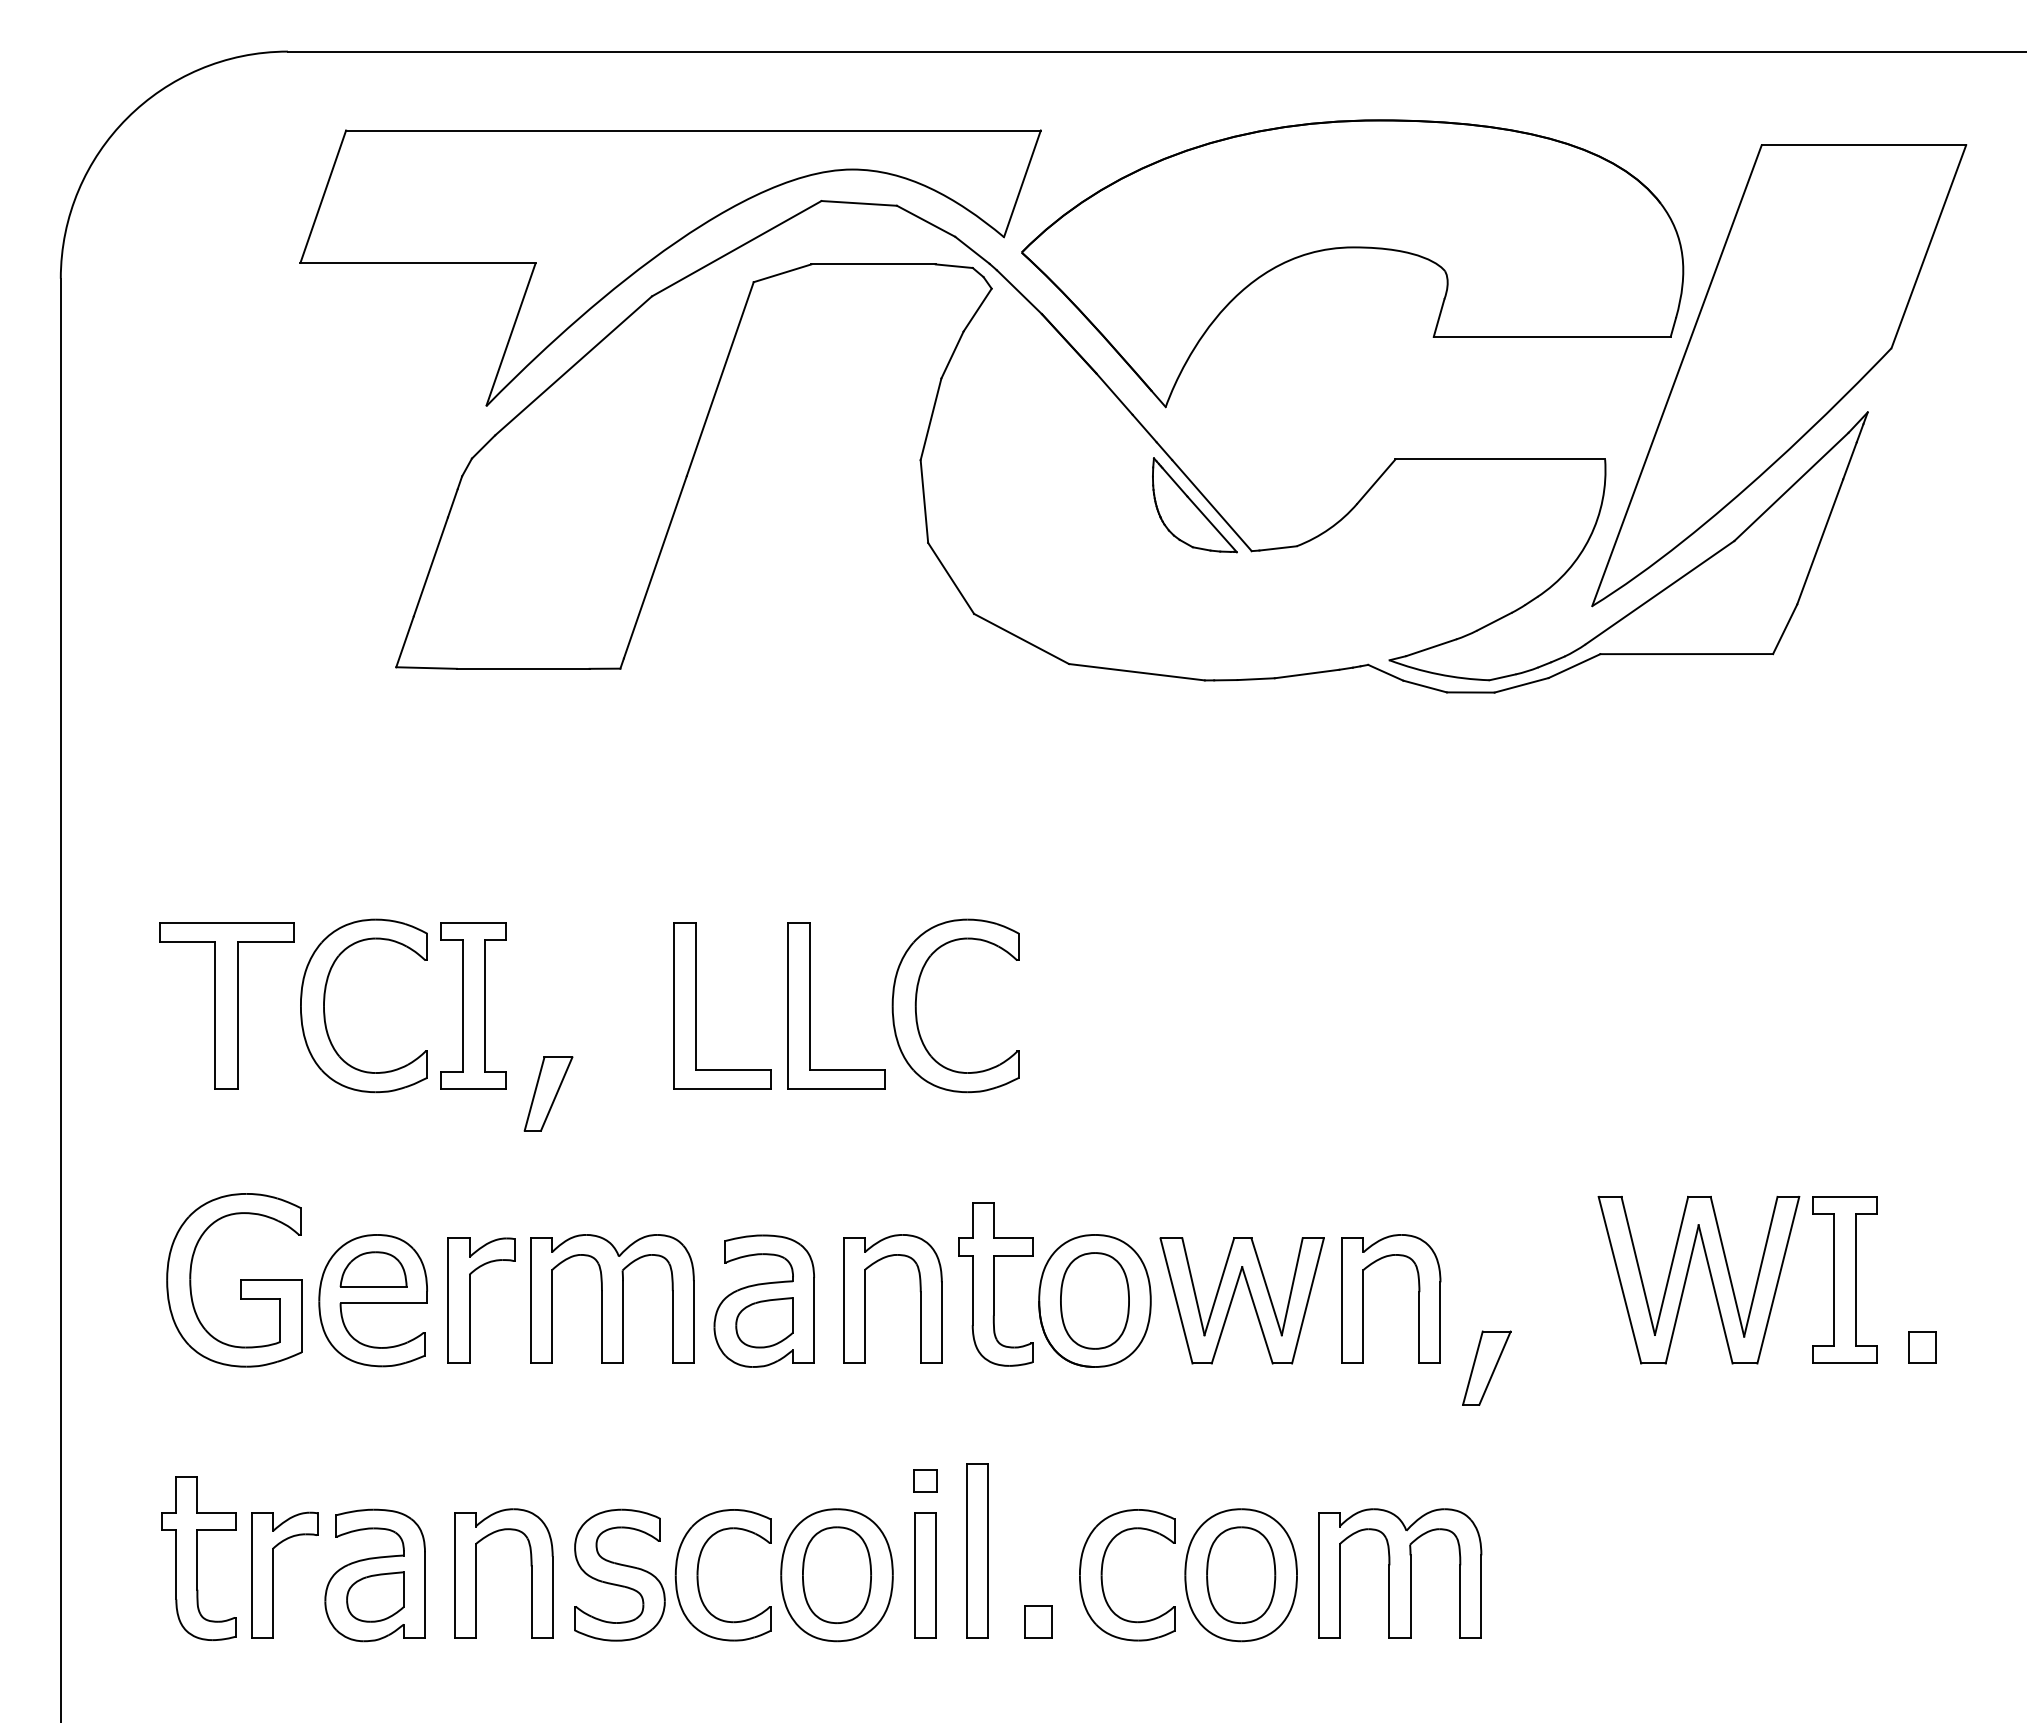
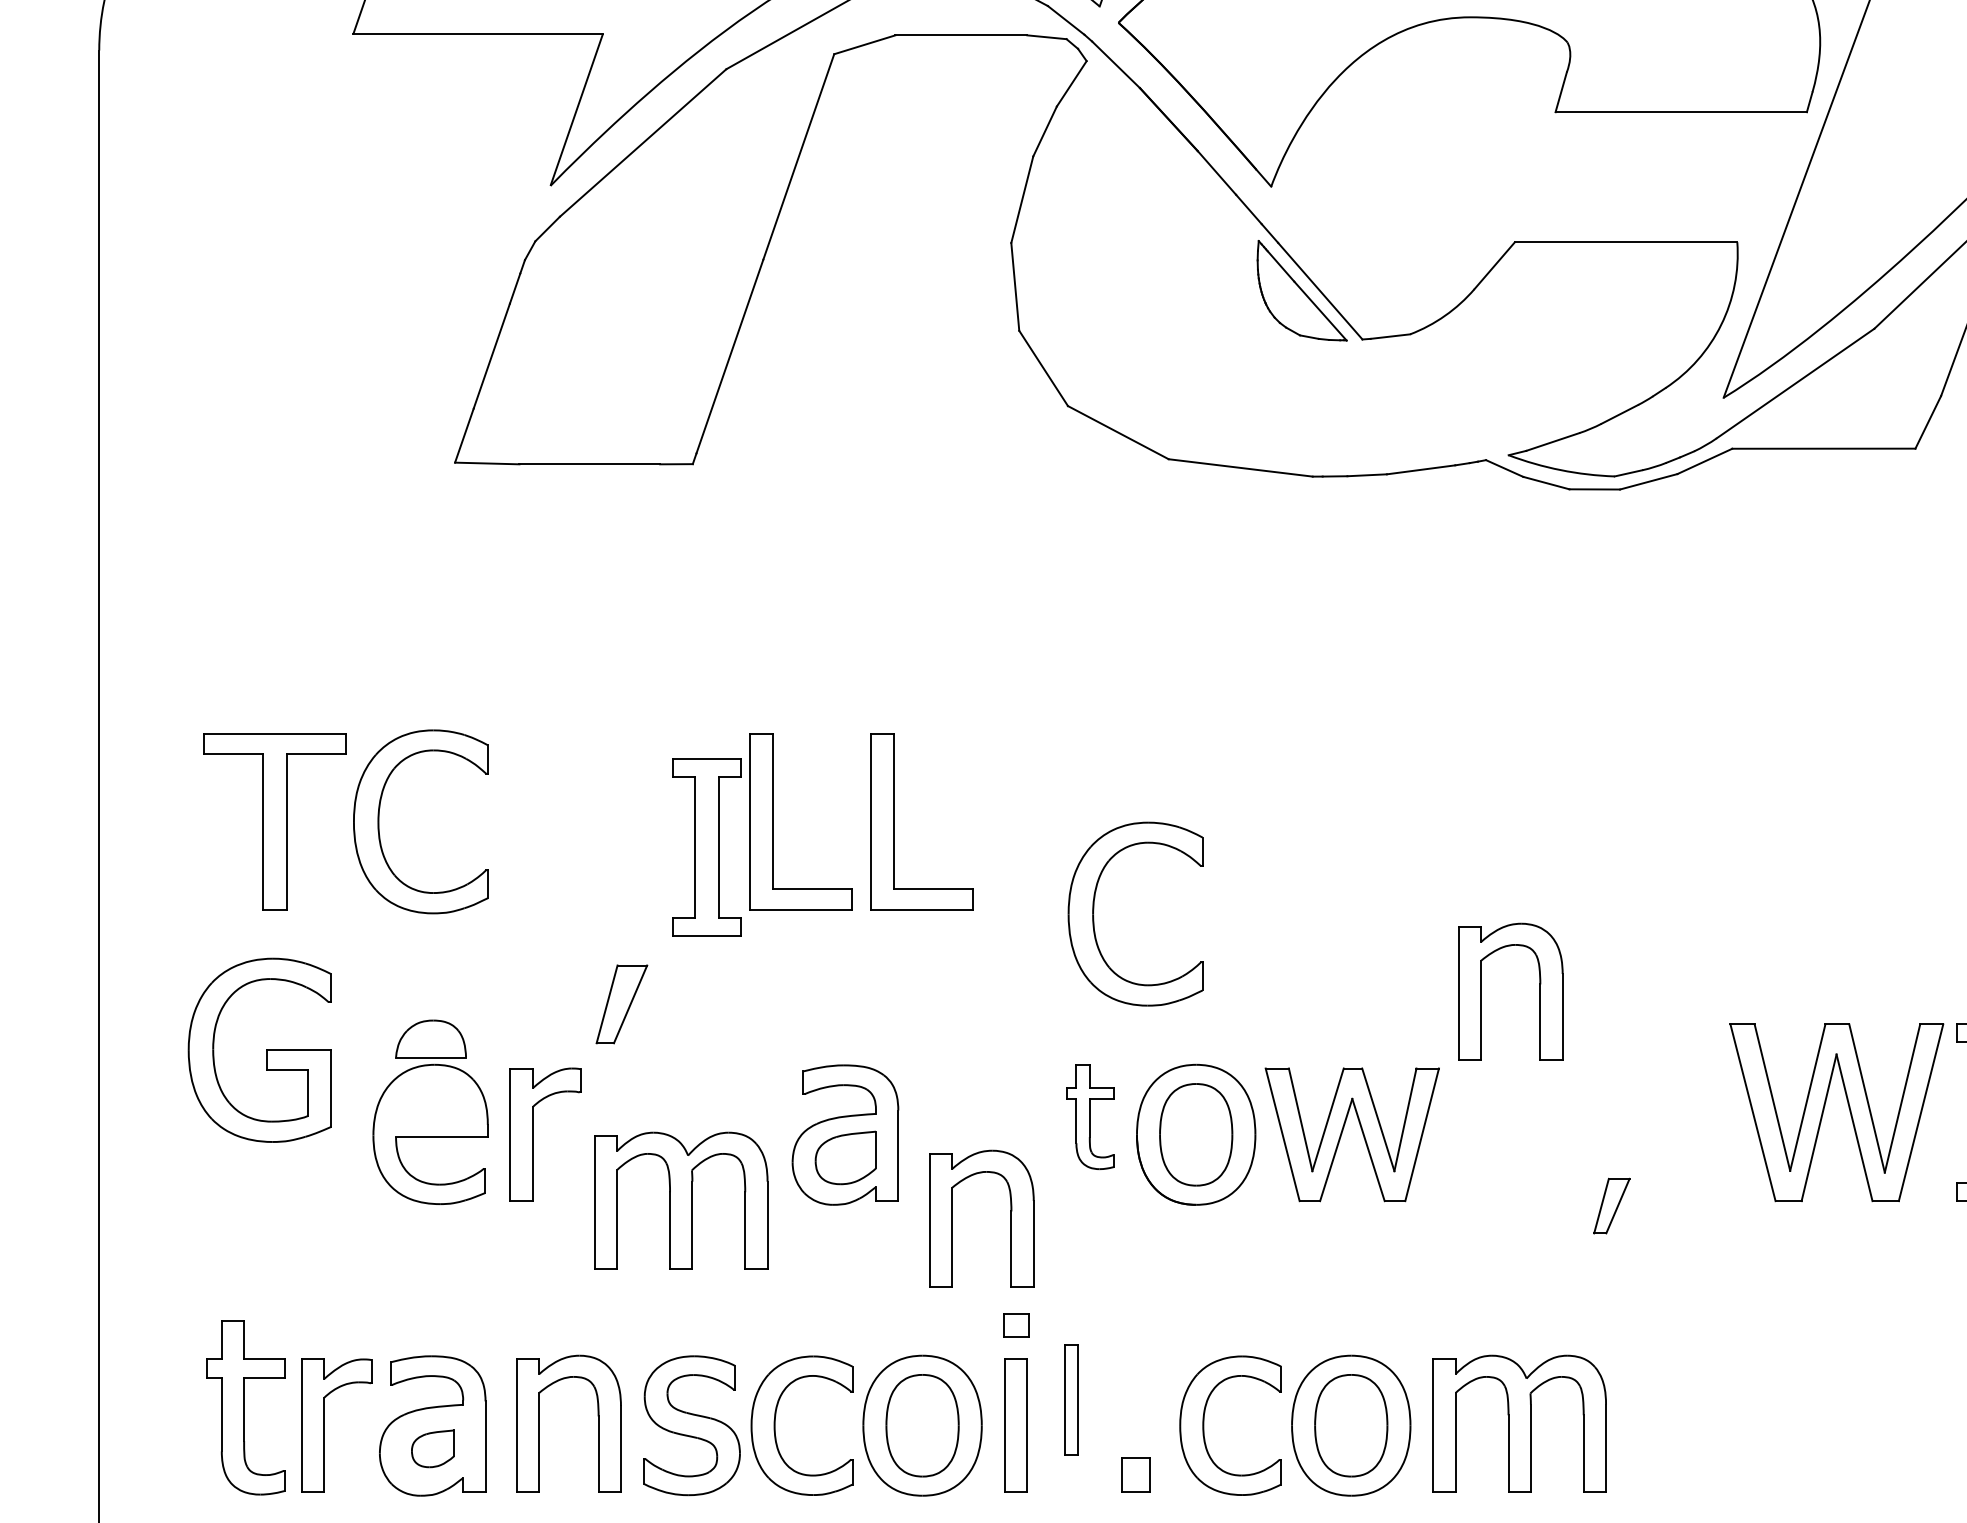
part: (473, 1005) -> (706, 846), moved
part: (916, 1005) -> (1093, 913), moved
part: (548, 1093) -> (621, 1003), moved
part: (373, 1269) -> (430, 1038), moved
part: (234, 1280) -> (260, 1050), moved
part: (995, 1284) -> (1090, 1117), size x0.6
part: (612, 1298) -> (681, 1200), moved
part: (865, 1298) -> (952, 1218), moved
part: (1418, 1298) -> (1539, 991), moved
part: (1486, 1367) -> (1611, 1205), size x0.7
part: (977, 1550) -> (1071, 1399), size x0.6
part: (375, 1596) -> (433, 1448), size x0.7

